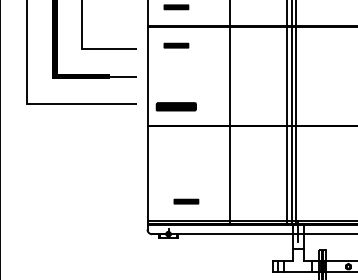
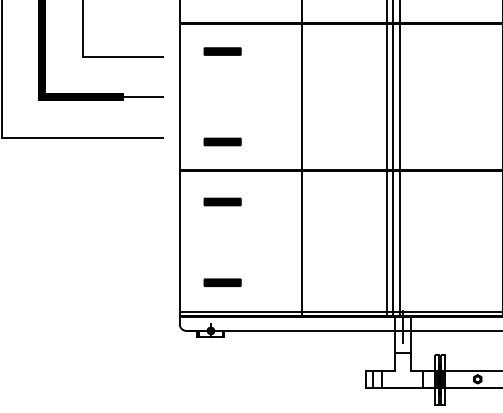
part: (176, 106) -> (222, 141), size x0.62
fill: (176, 147) -> (222, 202), added
part: (186, 201) -> (222, 282), moved

